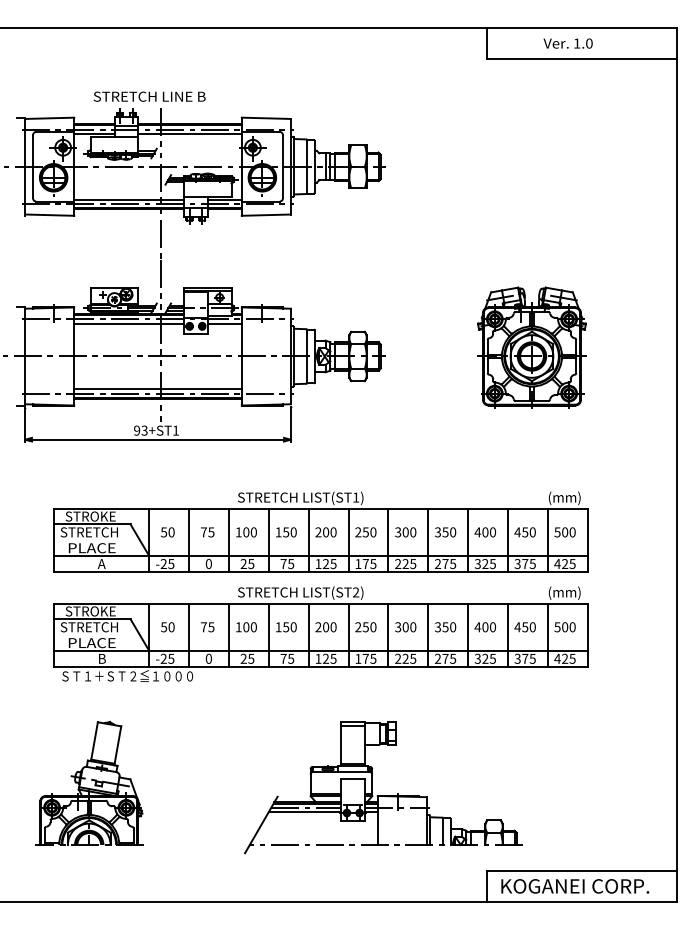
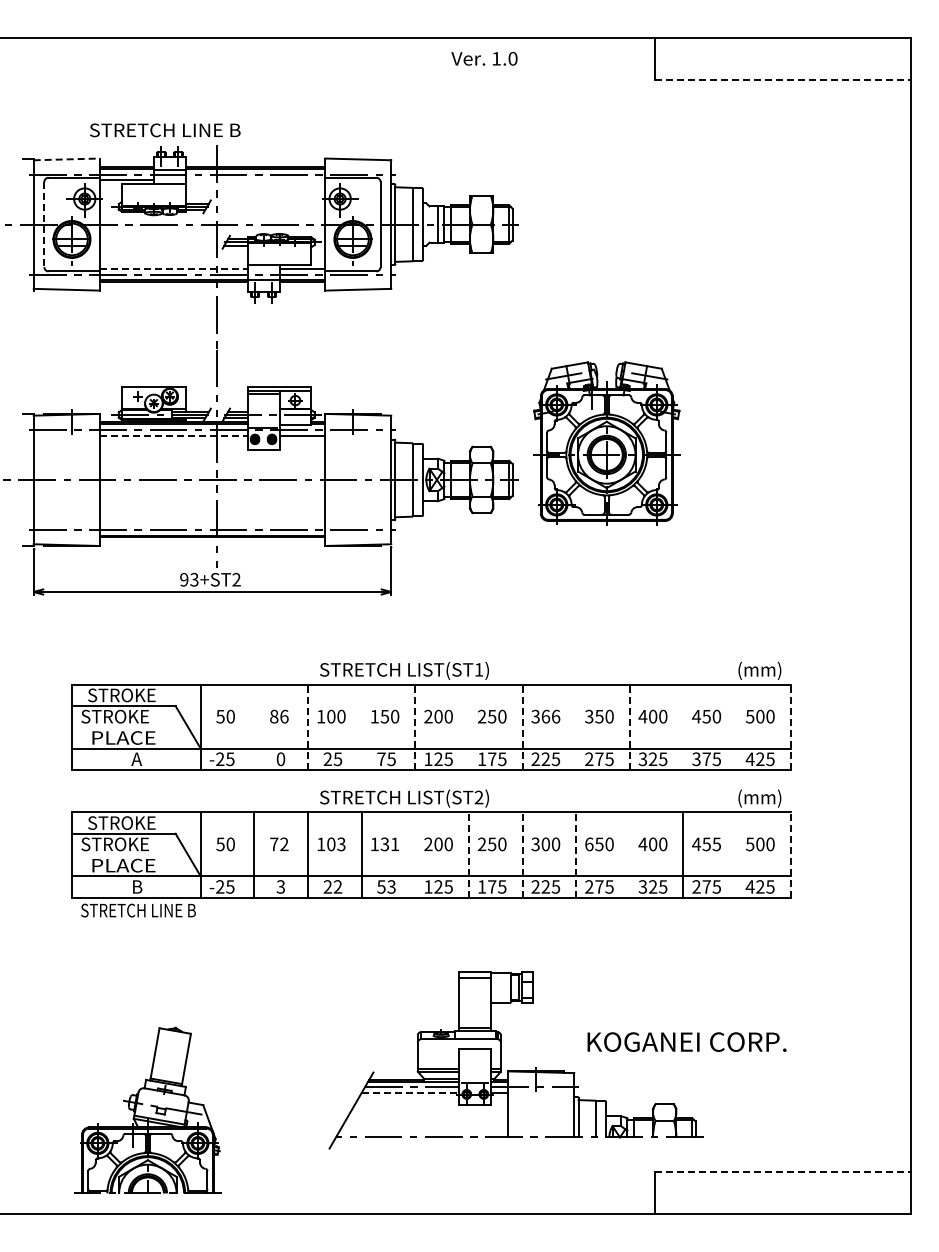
text: (568, 43) -> (484, 58), moved
line: (581, 59) -> (782, 80), solid -> dashed
text: (149, 96) -> (165, 130), moved
line: (49, 118) -> (66, 159), solid -> dashed
line: (189, 133) -> (255, 180), removed
line: (33, 166) -> (44, 224), solid -> dashed
line: (129, 199) -> (173, 268), solid -> dashed
line: (129, 323) -> (173, 435), solid -> dashed
part: (531, 347) -> (606, 443), moved
line: (158, 389) -> (212, 524), removed
text: (175, 430) -> (236, 579), 93+ST1 -> 93+ST2
text: (101, 532) -> (136, 716), STRETCH -> STROKE
text: (207, 532) -> (279, 716), 75 -> 86
text: (409, 532) -> (550, 716), 300 -> 366
line: (189, 539) -> (254, 726), removed
line: (268, 539) -> (361, 726), removed
line: (348, 539) -> (468, 726), removed
line: (428, 539) -> (576, 726), removed
line: (508, 539) -> (683, 726), removed
line: (548, 539) -> (737, 726), removed
line: (228, 540) -> (307, 727), solid -> dashed
line: (308, 540) -> (415, 727), solid -> dashed
line: (388, 540) -> (522, 727), solid -> dashed
line: (467, 540) -> (629, 727), solid -> dashed
line: (587, 540) -> (790, 727), solid -> dashed
text: (101, 627) -> (136, 844), STRETCH -> STROKE
text: (211, 627) -> (284, 844), 75 -> 72
text: (253, 627) -> (341, 844), 100 -> 103
text: (290, 627) -> (390, 844), 150 -> 131
text: (438, 627) -> (589, 844), 350 -> 650
text: (532, 627) -> (716, 844), 450 -> 455
line: (308, 634) -> (415, 854), removed
line: (467, 634) -> (629, 854), removed
line: (548, 634) -> (737, 854), removed
line: (348, 635) -> (468, 855), solid -> dashed
line: (388, 635) -> (522, 855), solid -> dashed
line: (428, 635) -> (576, 855), solid -> dashed
line: (587, 635) -> (790, 855), solid -> dashed
text: (208, 658) -> (280, 886), 0 -> 3
text: (250, 658) -> (337, 886), 25 -> 22
text: (287, 658) -> (386, 886), 75 -> 53
text: (517, 658) -> (696, 886), 375 -> 275
text: (126, 676) -> (170, 910), ＳＴ１＋ＳＴ２≦１０００ -> STRETCH LINE B
part: (88, 782) -> (147, 1109), moved
line: (305, 812) -> (410, 1093), solid -> dashed
line: (581, 870) -> (782, 1171), solid -> dashed
text: (574, 885) -> (686, 1041), moved

